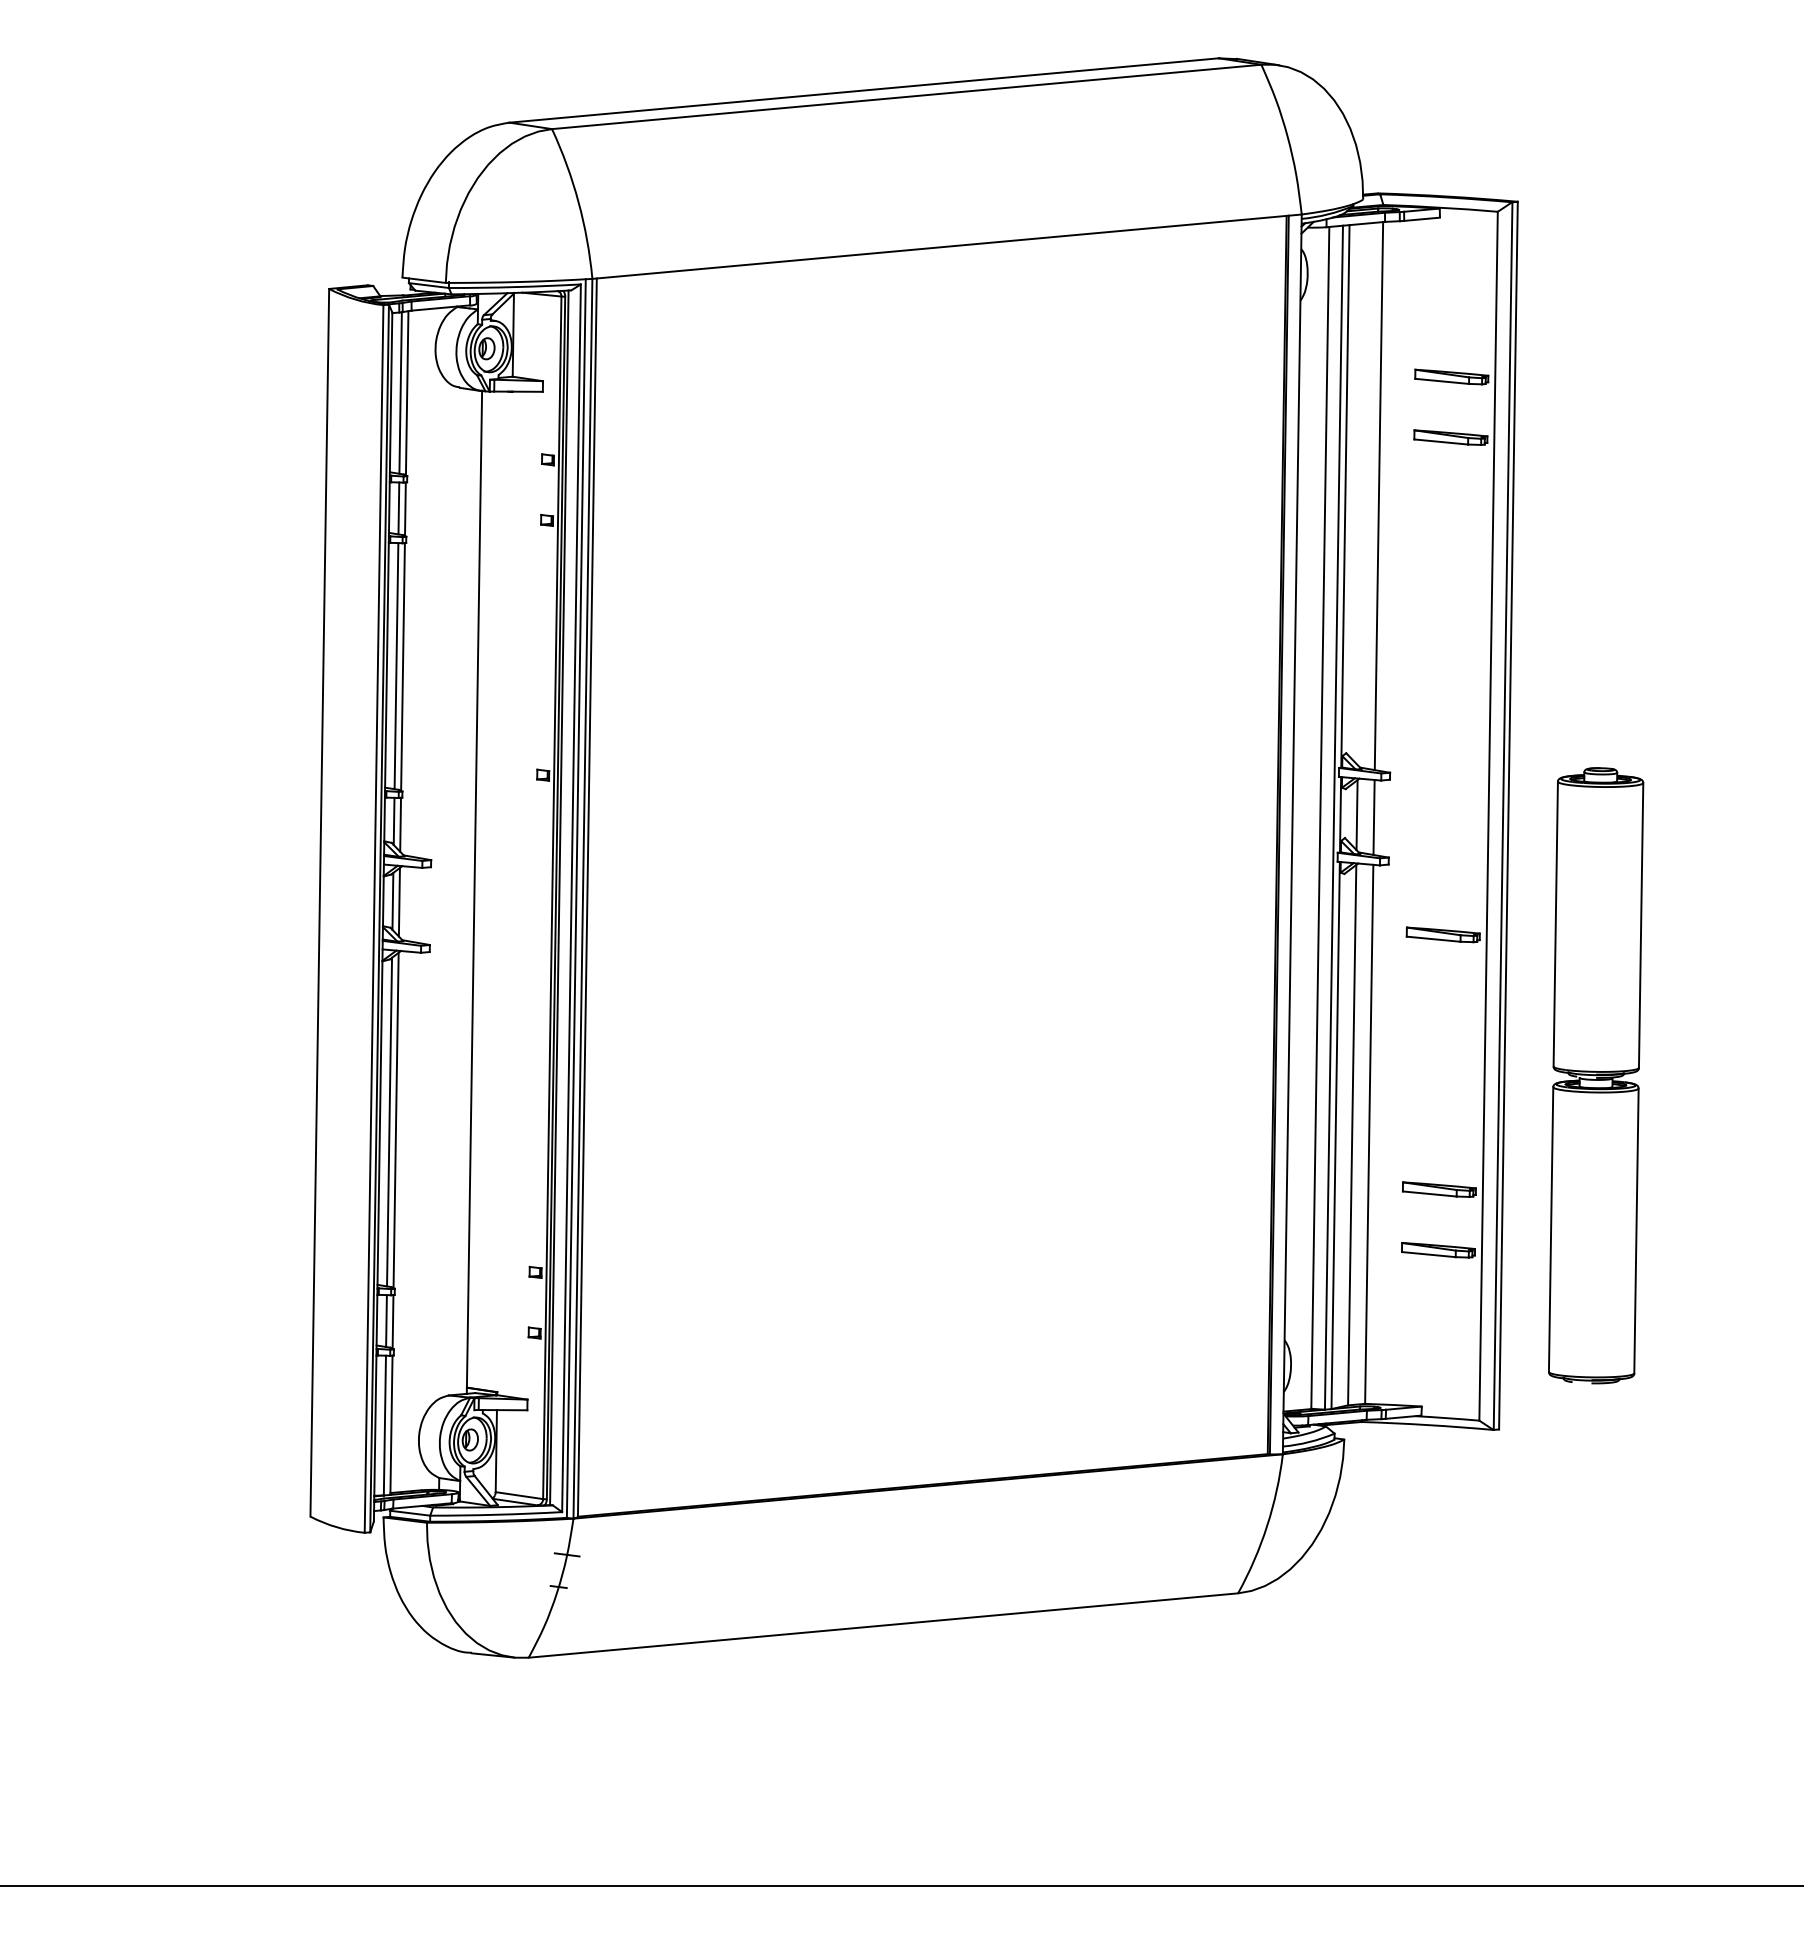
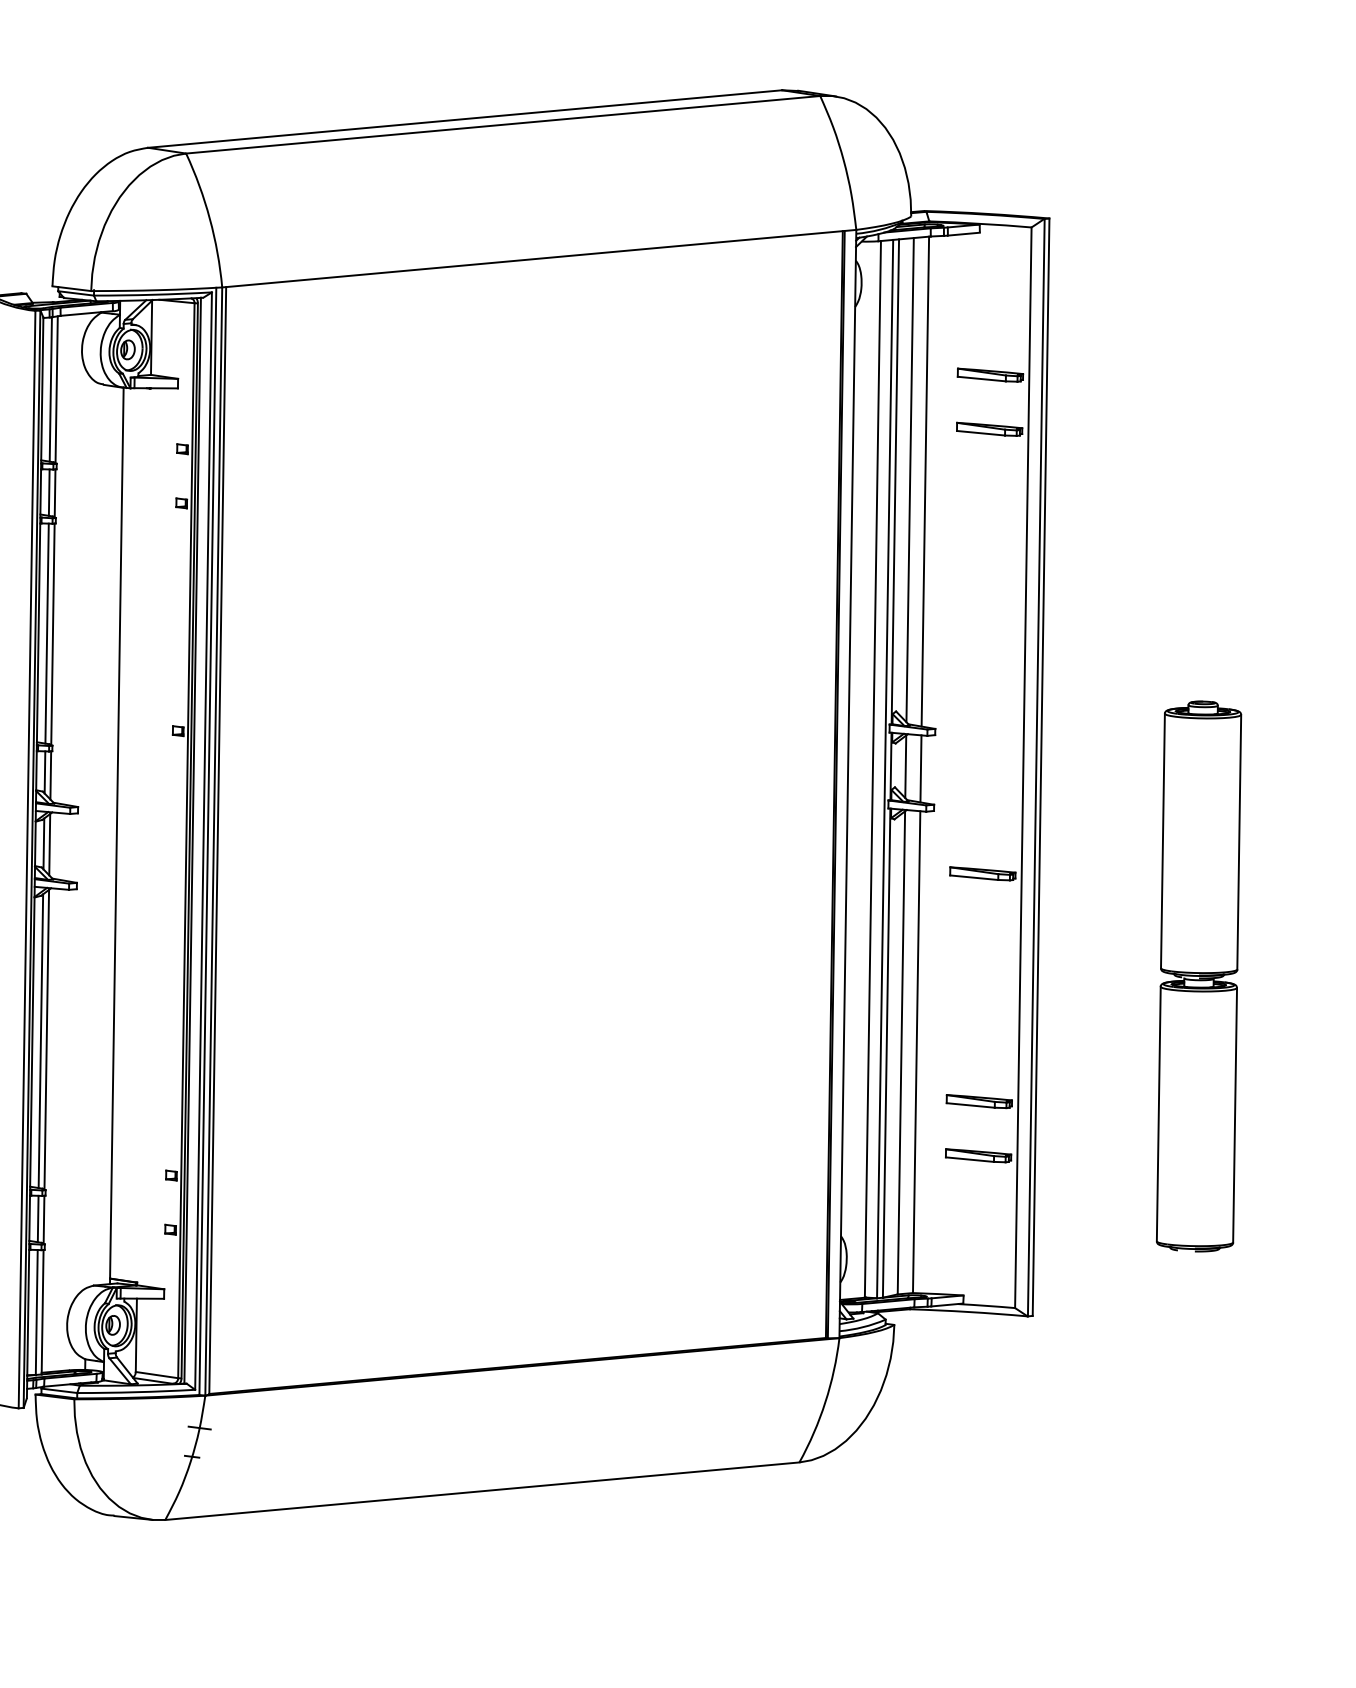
line: (1361, 494) -> (909, 480), added
part: (1596, 1075) -> (1199, 976), moved

